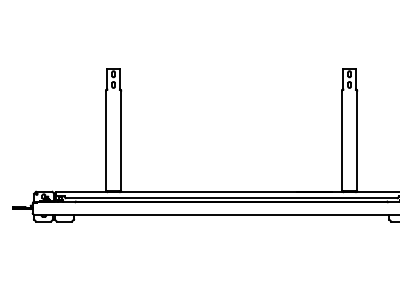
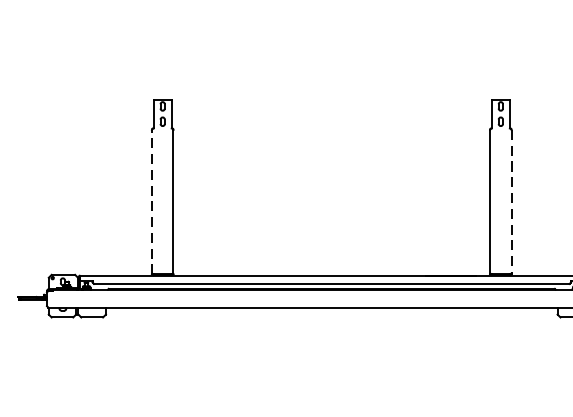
line: (106, 140) -> (152, 201), solid -> dashed
line: (357, 141) -> (512, 202), solid -> dashed

